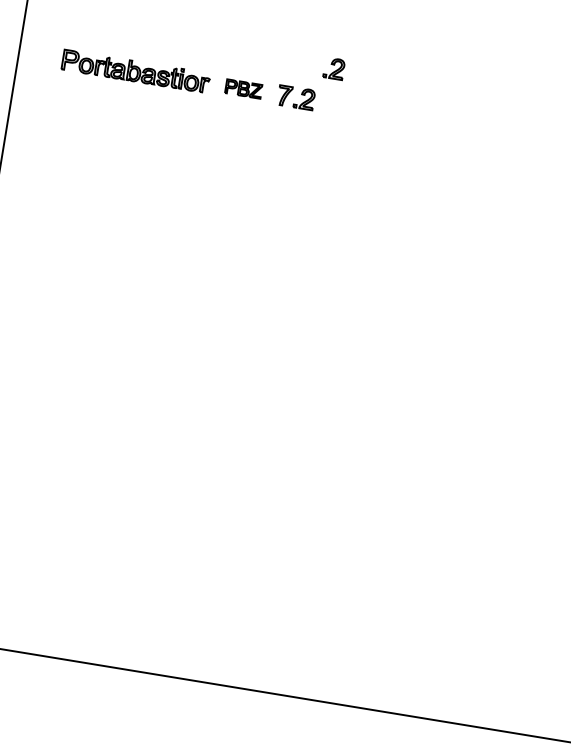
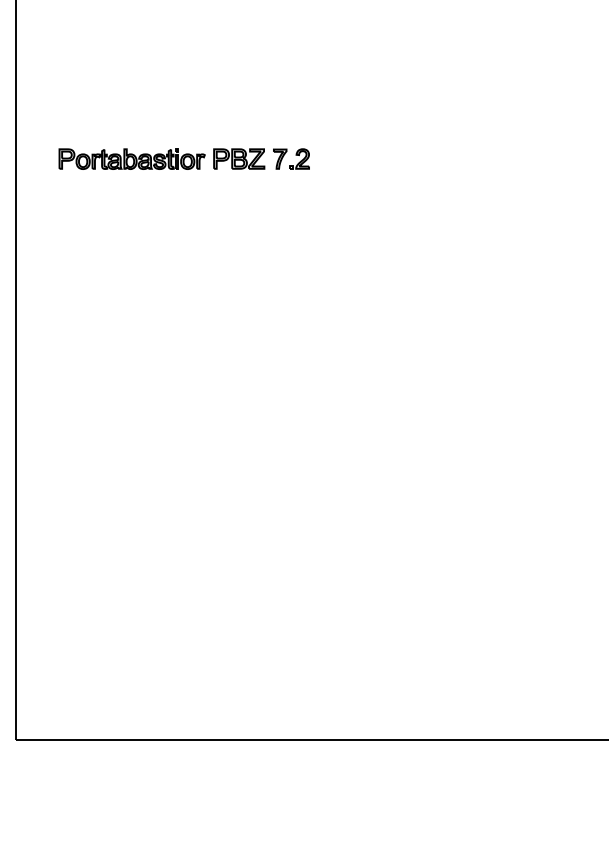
part: (334, 68) -> (323, 124), removed
part: (244, 88) -> (239, 158), size x1.43

